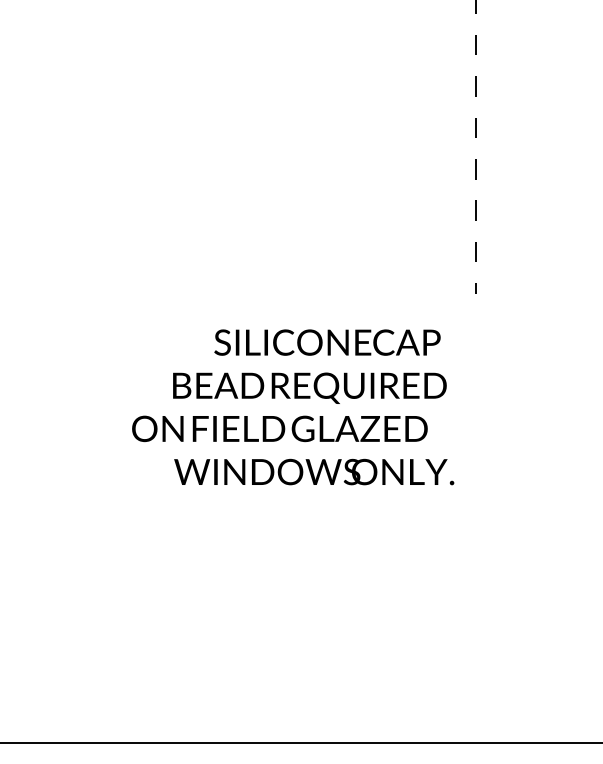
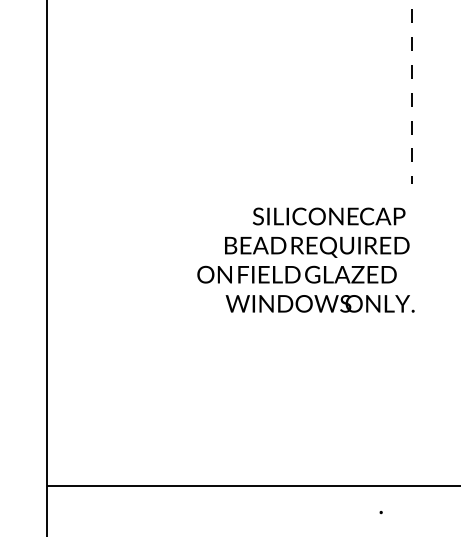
text: (292, 406) -> (305, 259), moved

